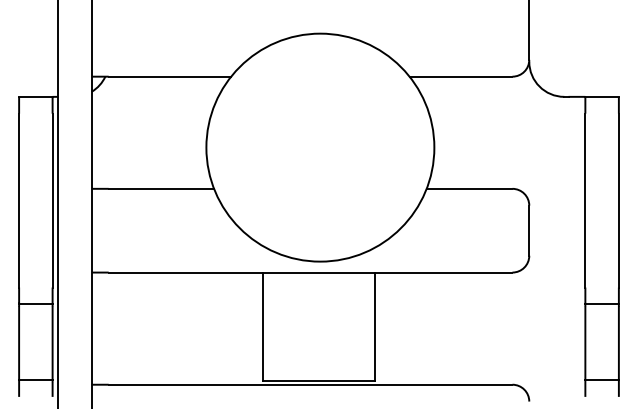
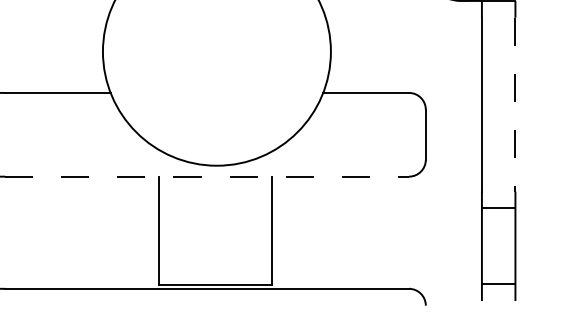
line: (618, 200) -> (515, 104), solid -> dashed
line: (310, 272) -> (207, 176), solid -> dashed

